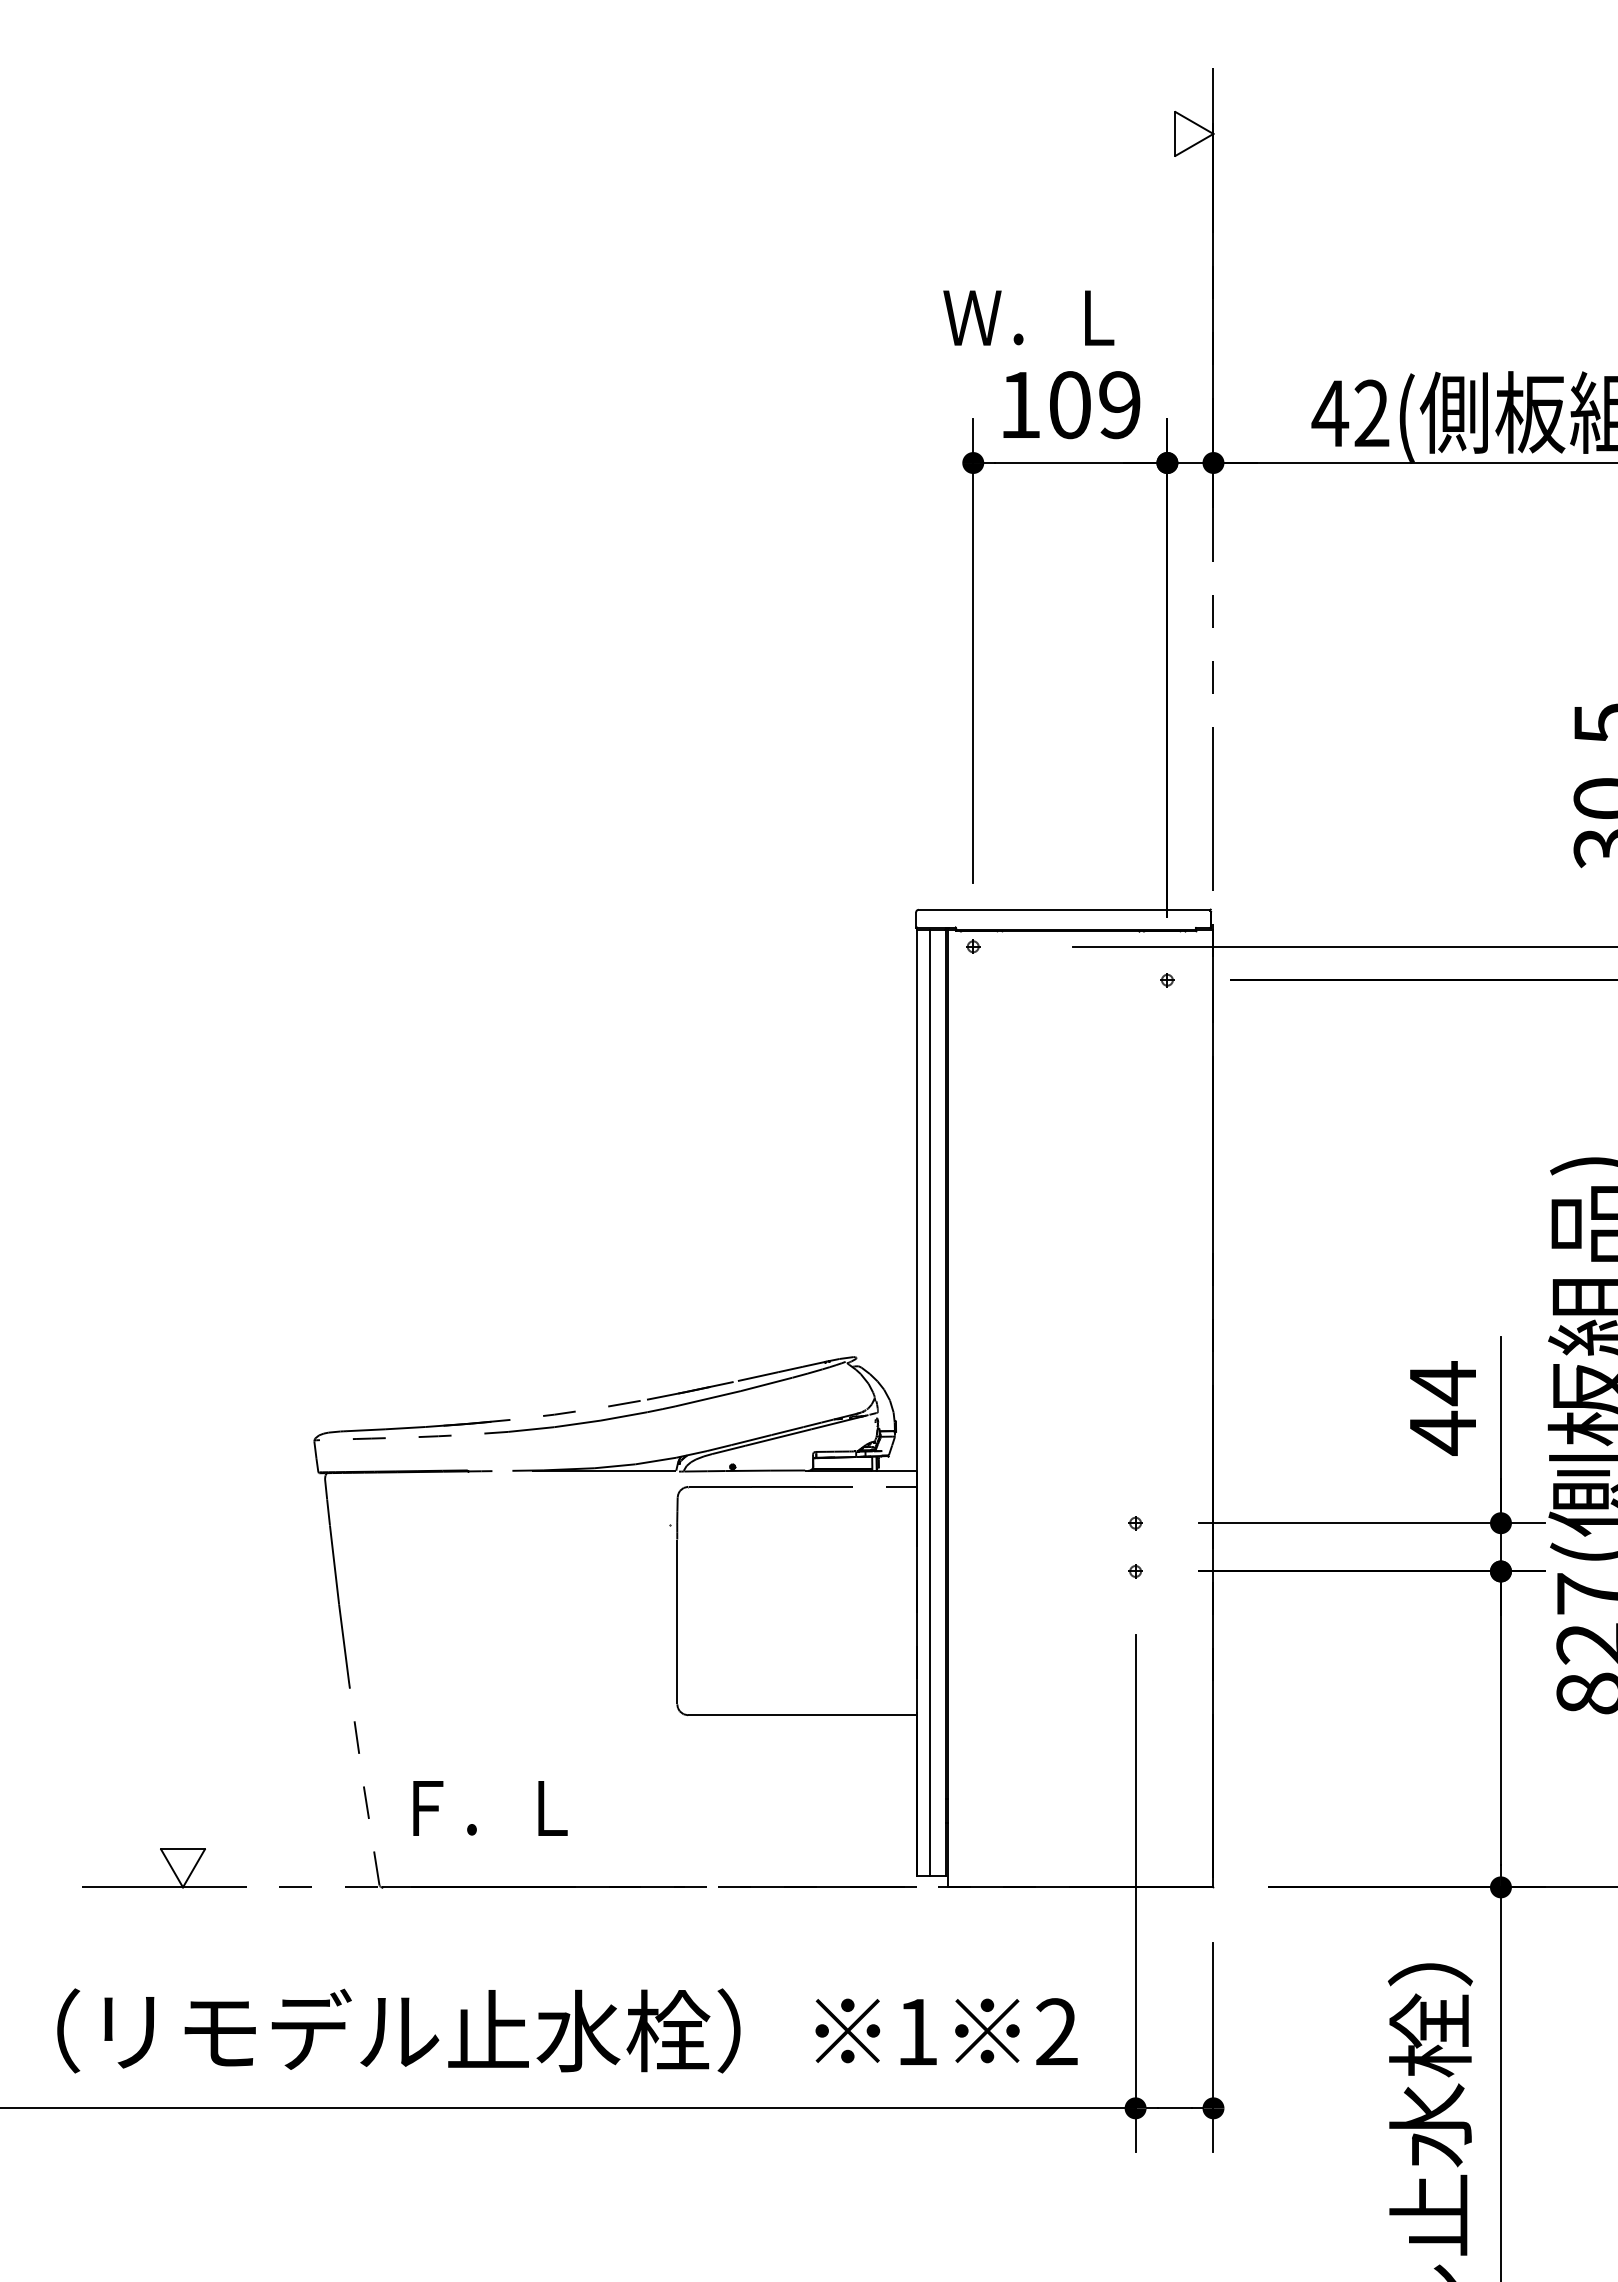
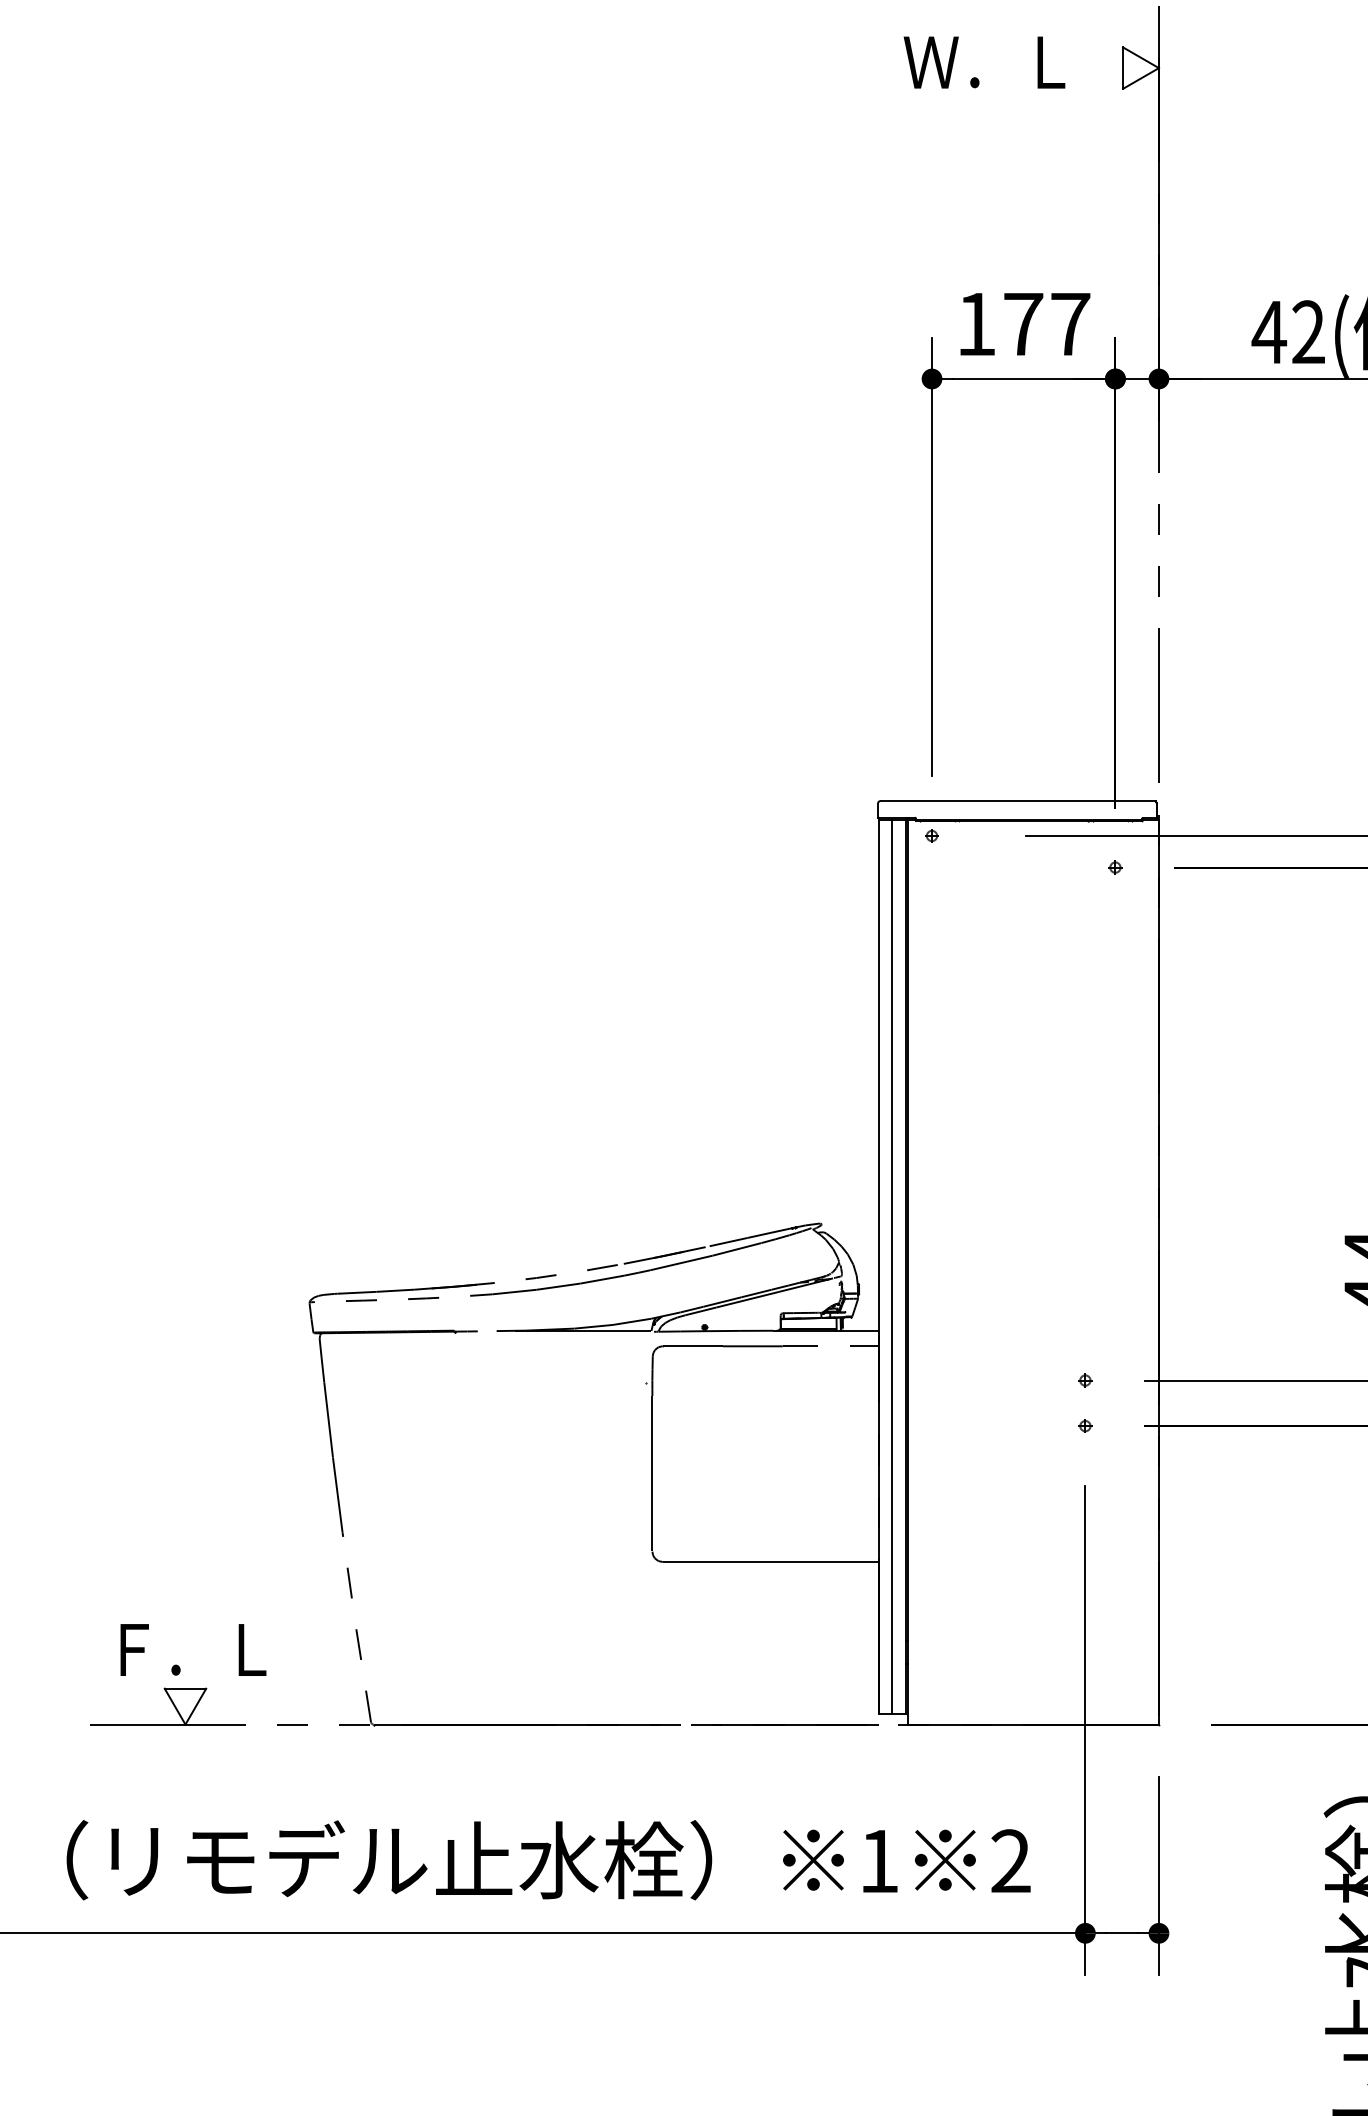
text: (1028, 317) -> (984, 62), moved
text: (1094, 405) -> (1046, 324), 109 -> 177
text: (490, 1808) -> (193, 1650), moved

